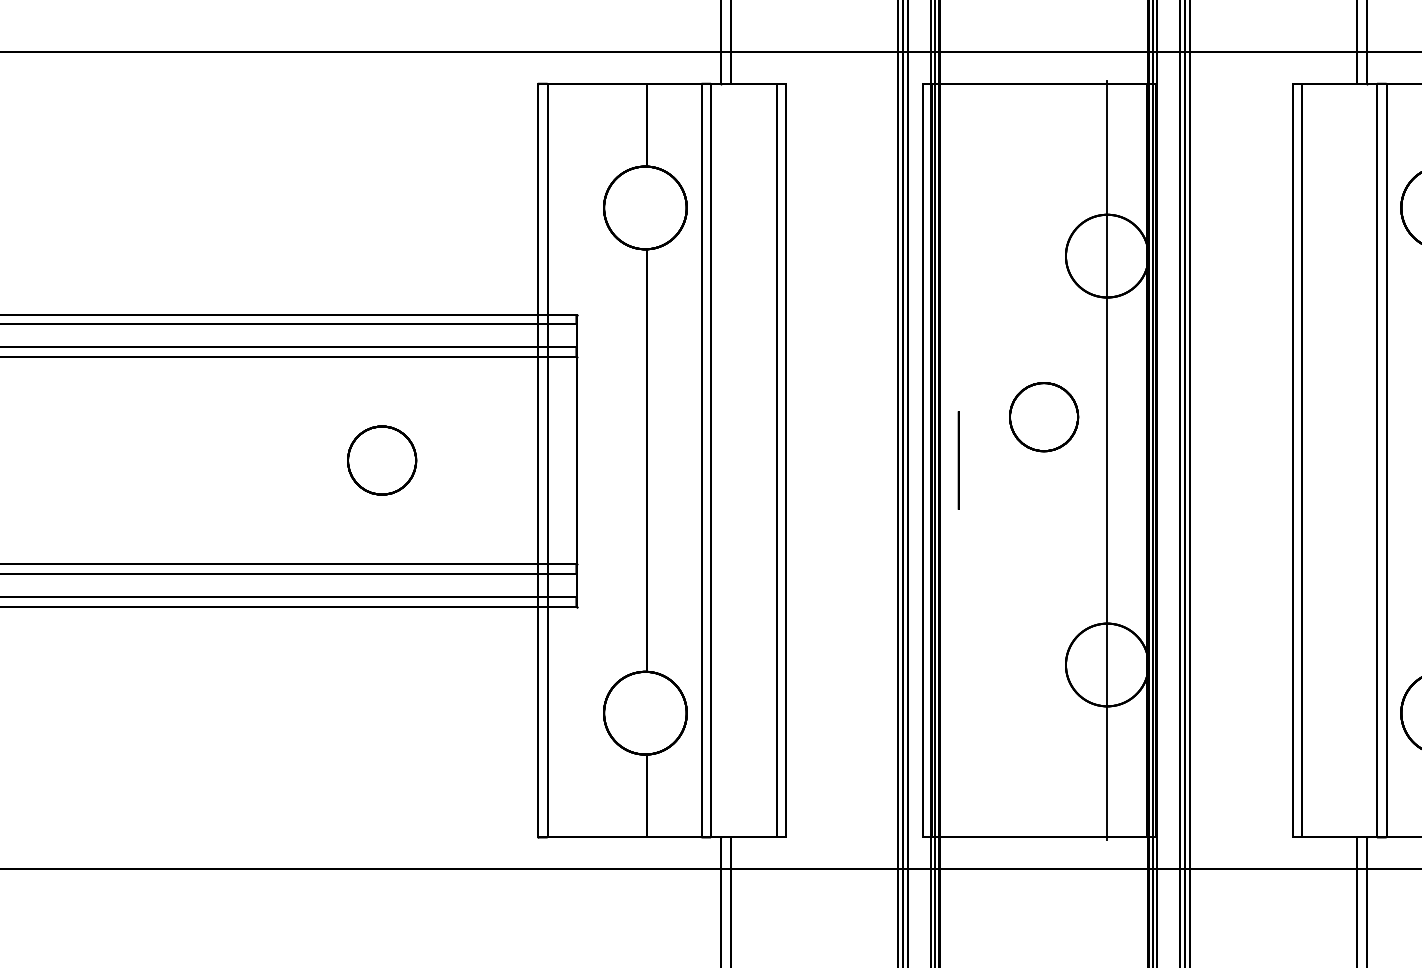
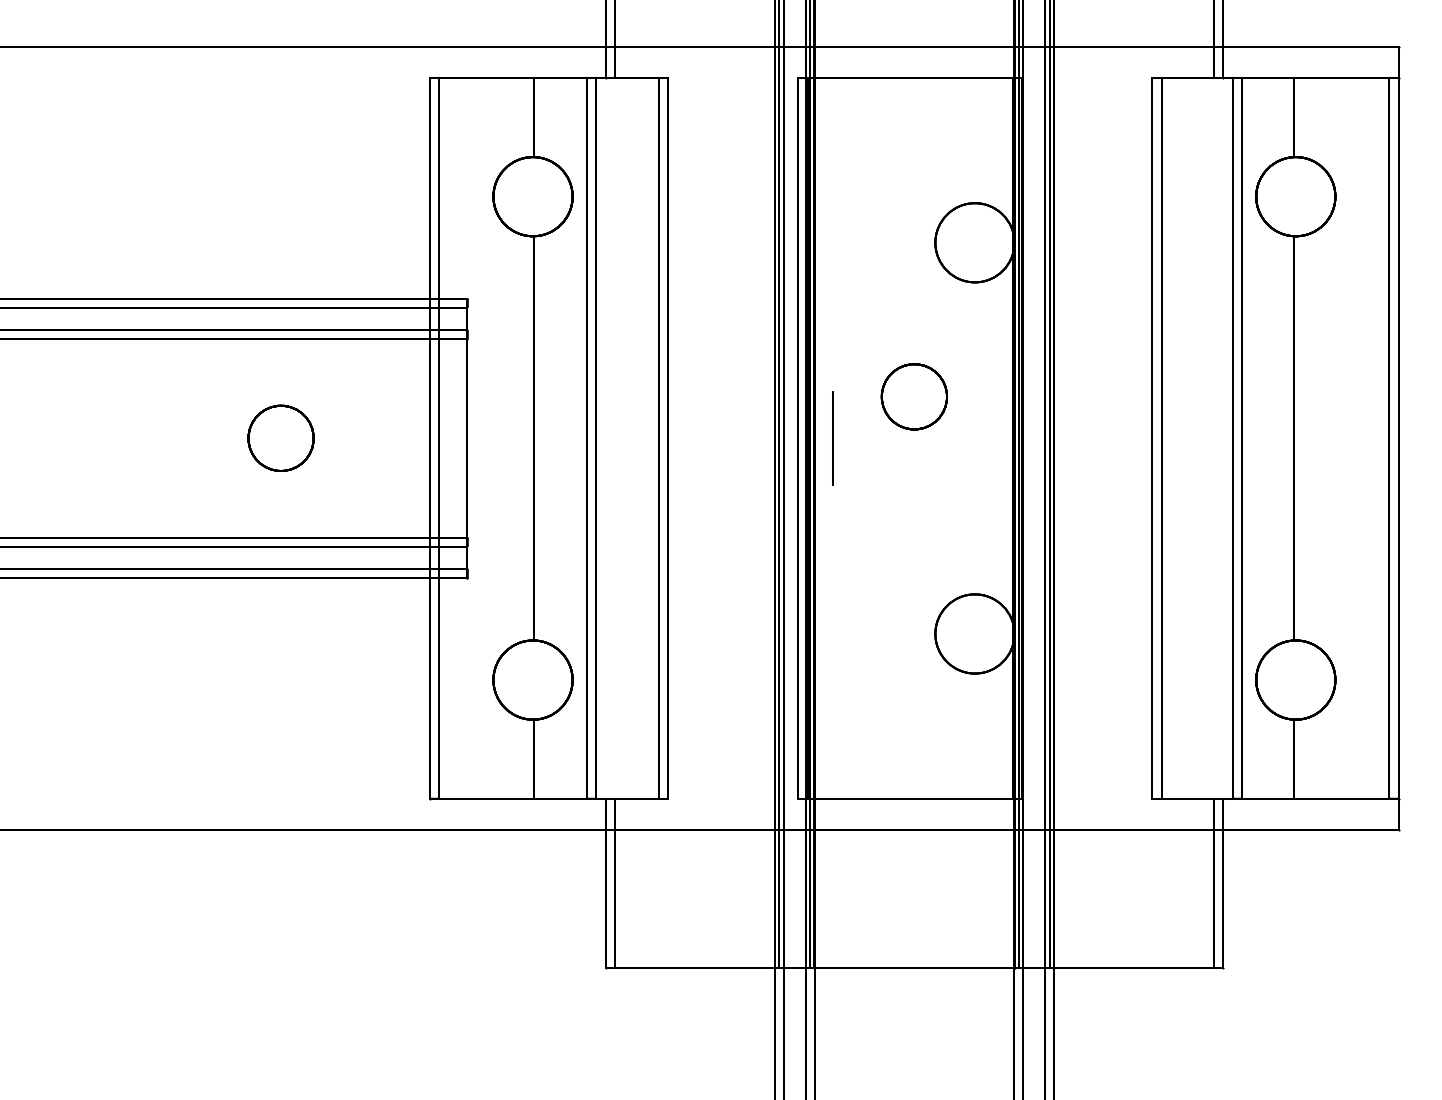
line: (1106, 460) -> (974, 438), removed

